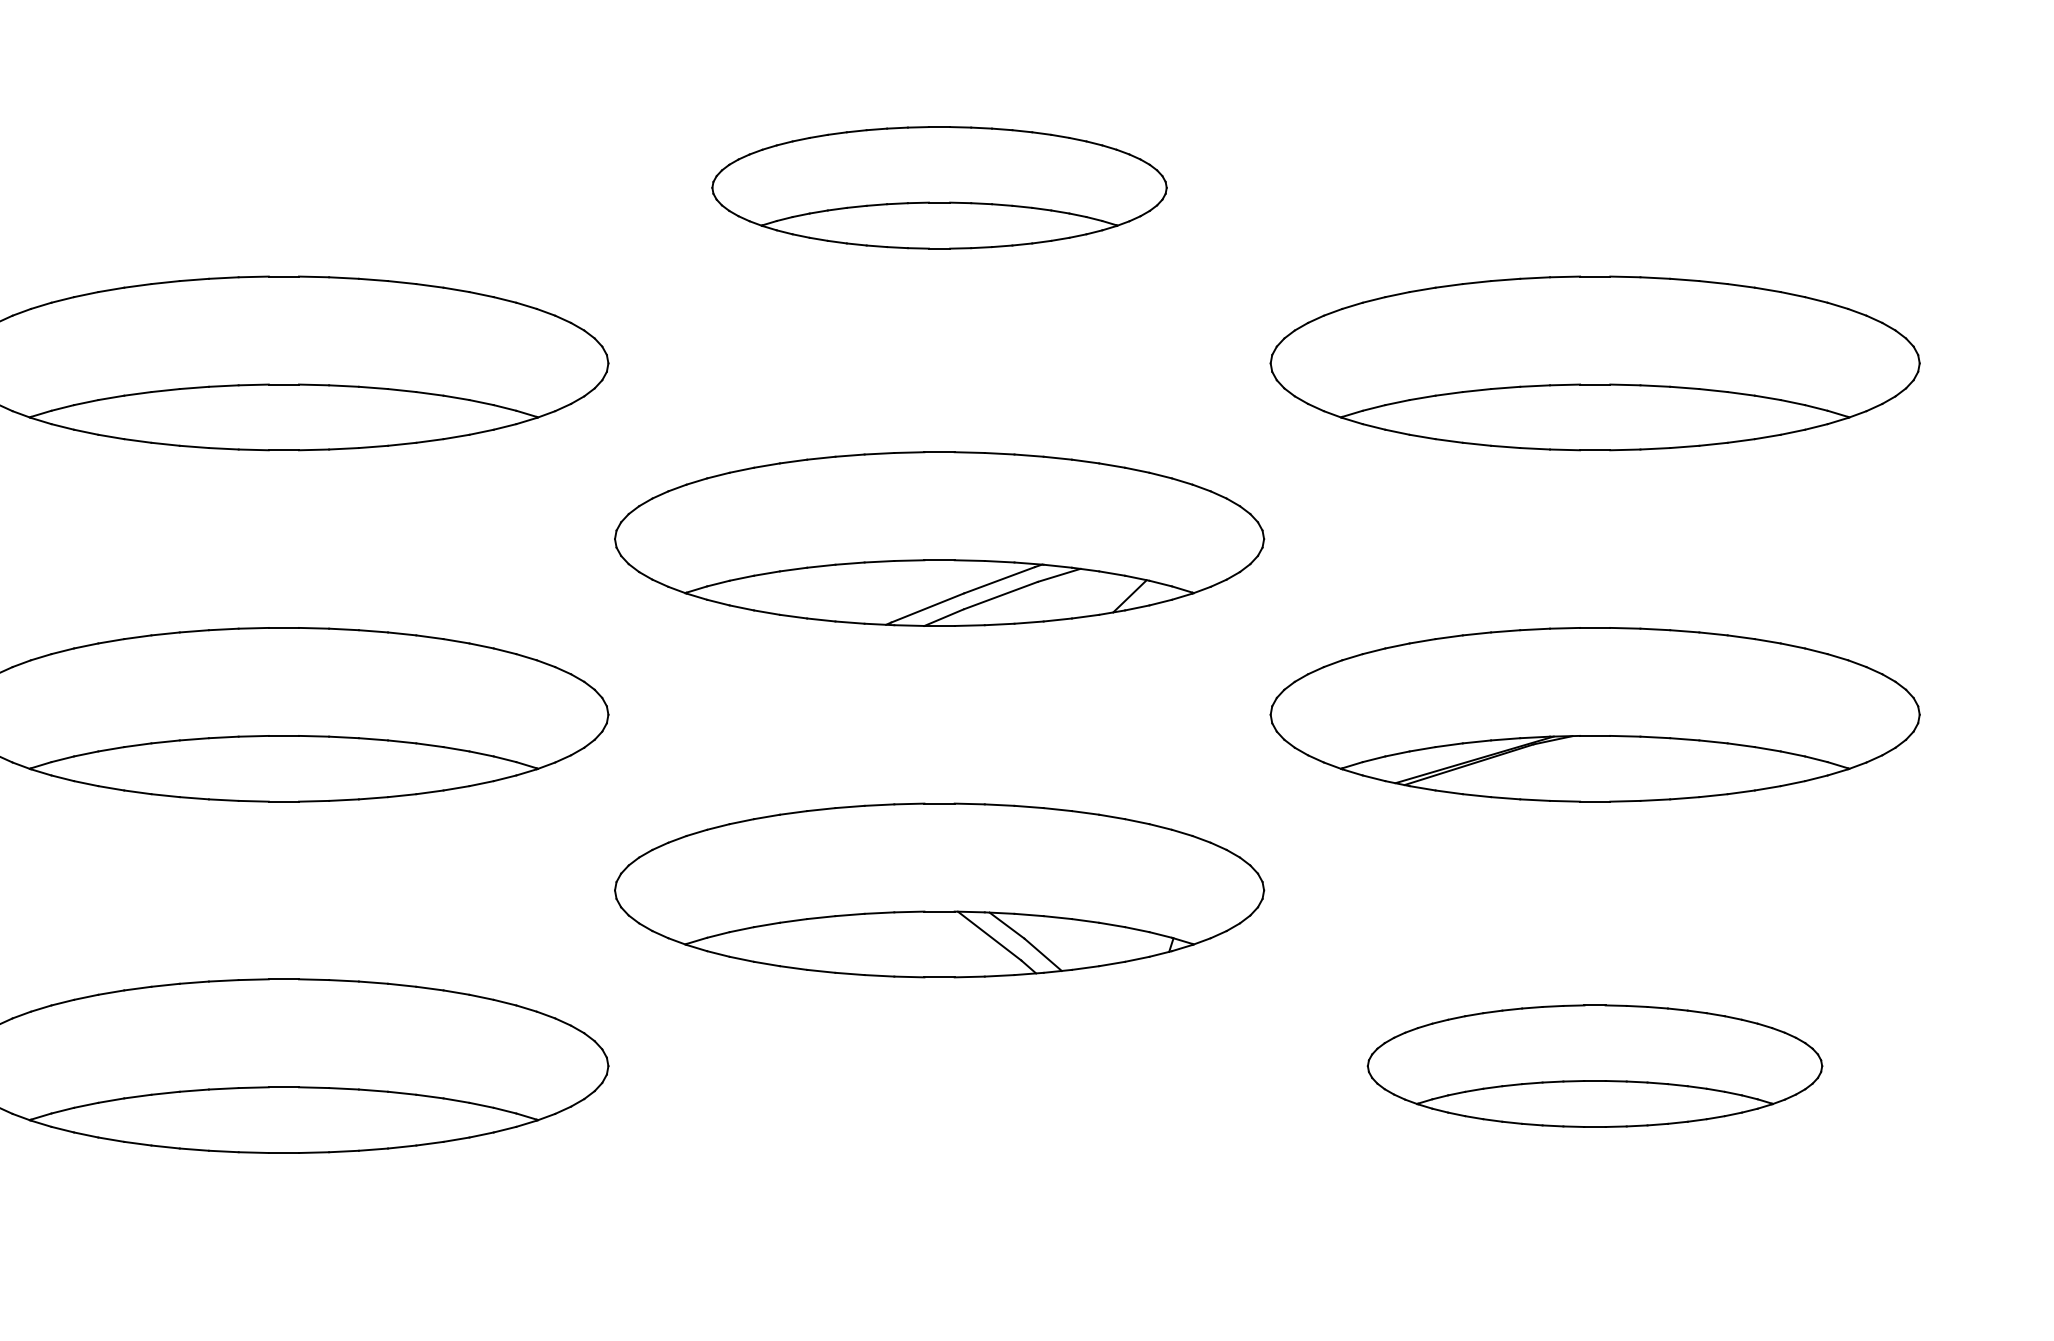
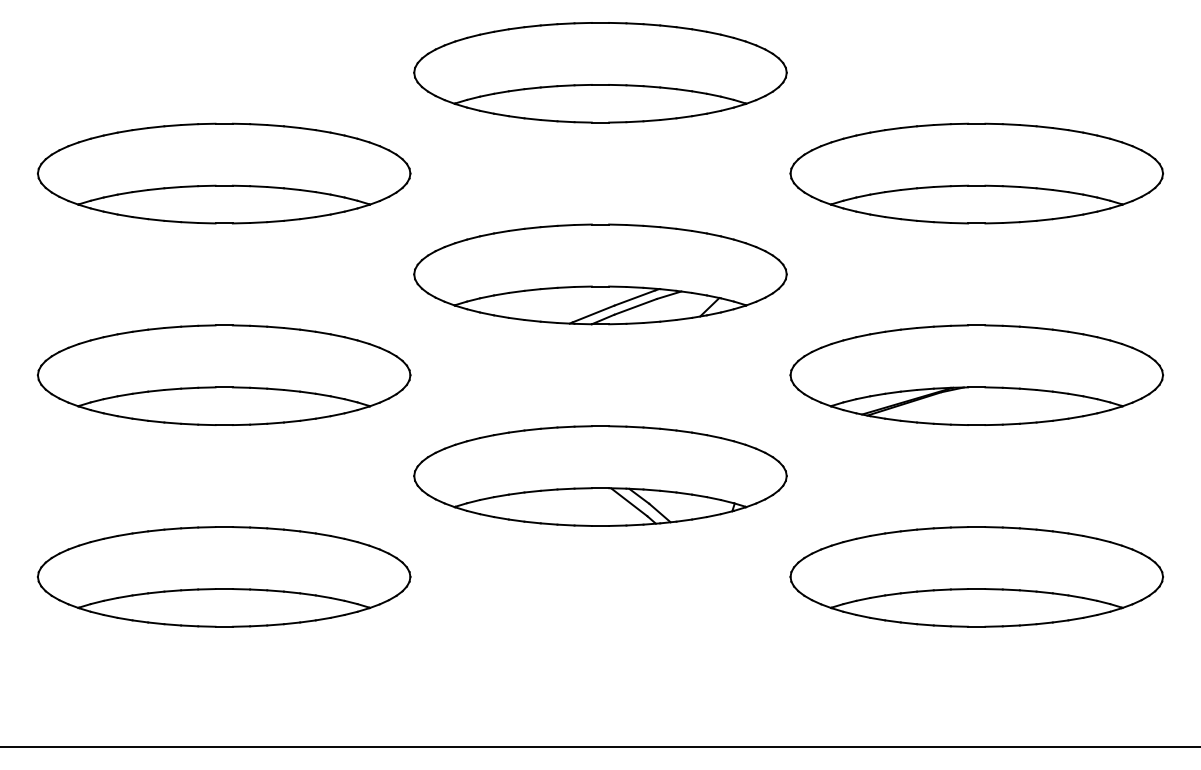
part: (939, 187) -> (600, 72), size x1.43
part: (1594, 1065) -> (976, 576), size x1.43

